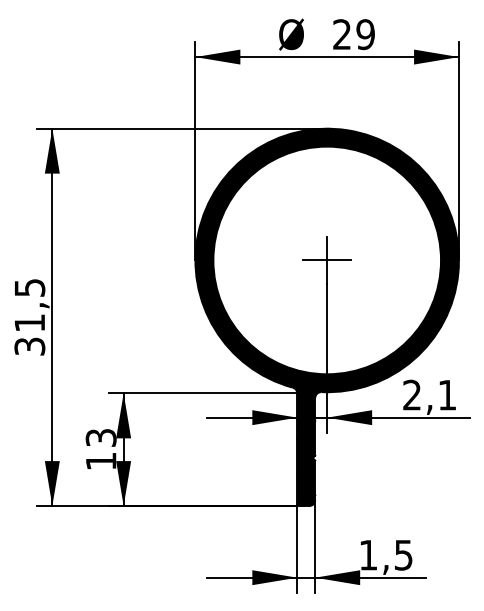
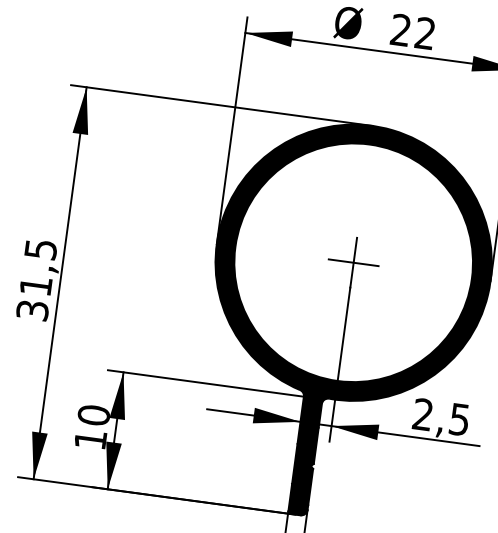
text: (365, 34) -> (425, 33), 29 -> 22
text: (446, 395) -> (458, 419), 2,1 -> 2,5
text: (100, 437) -> (93, 414), 13 -> 10

